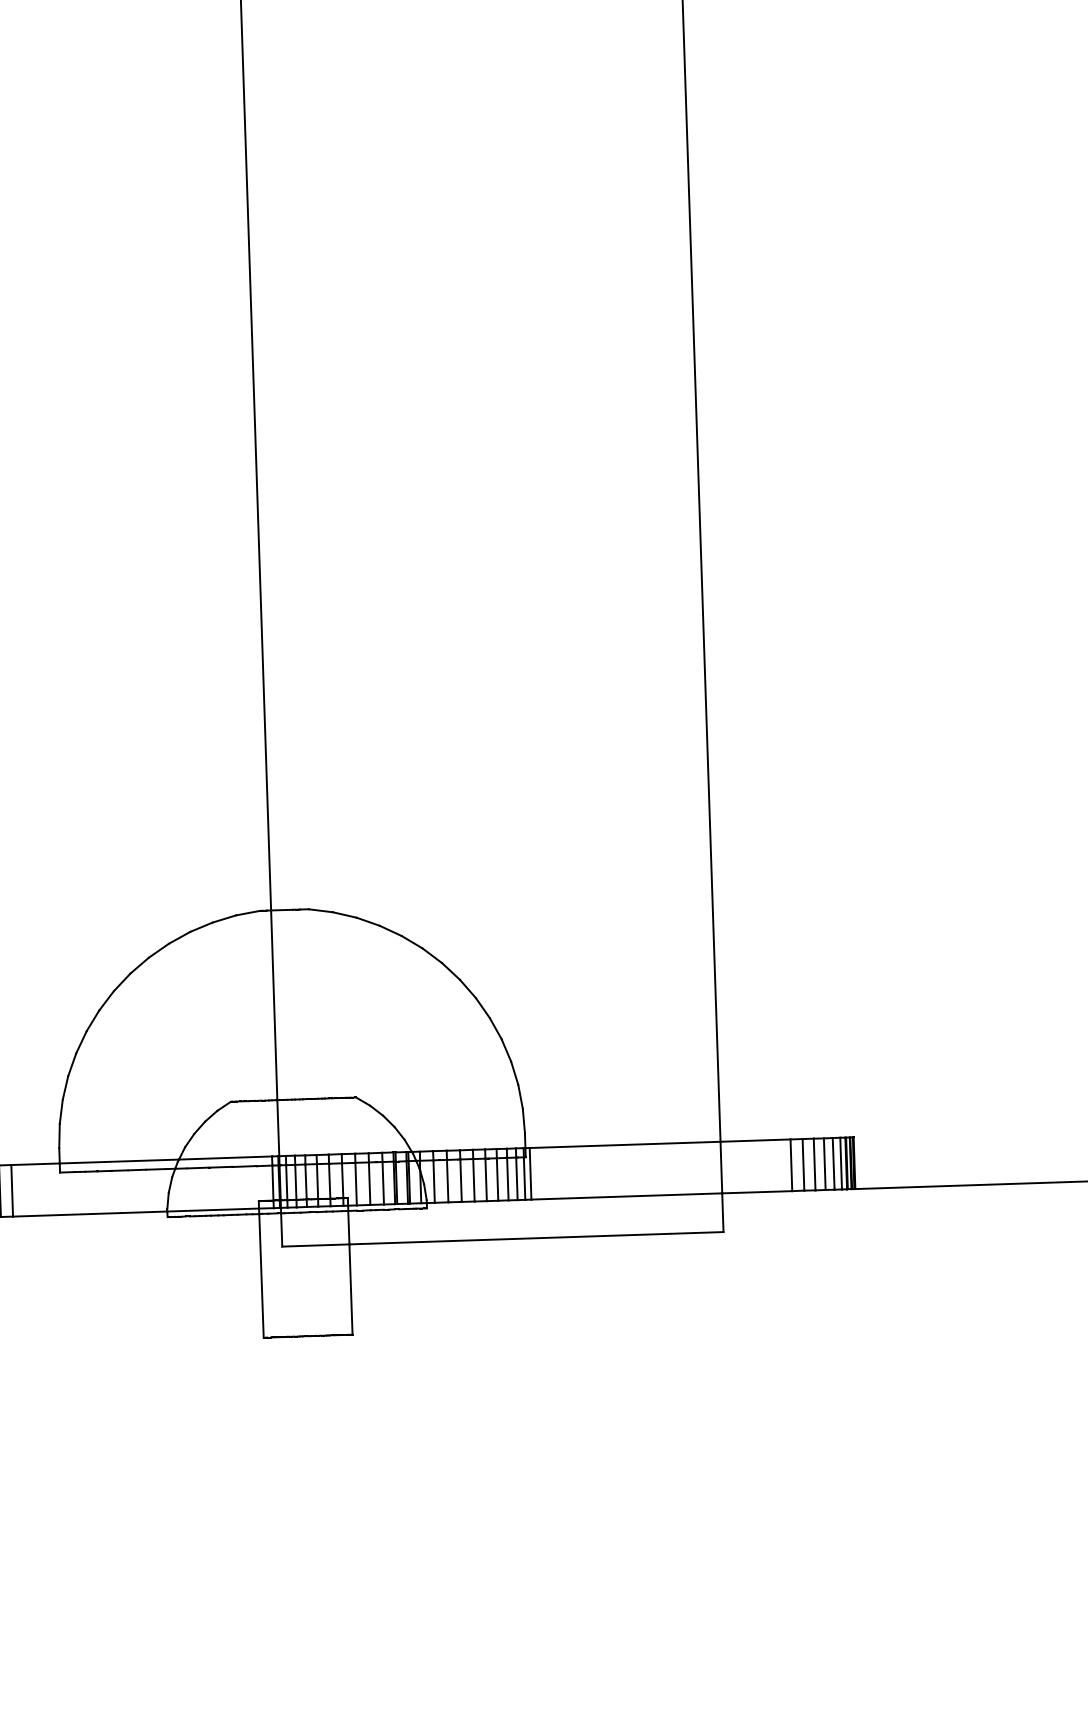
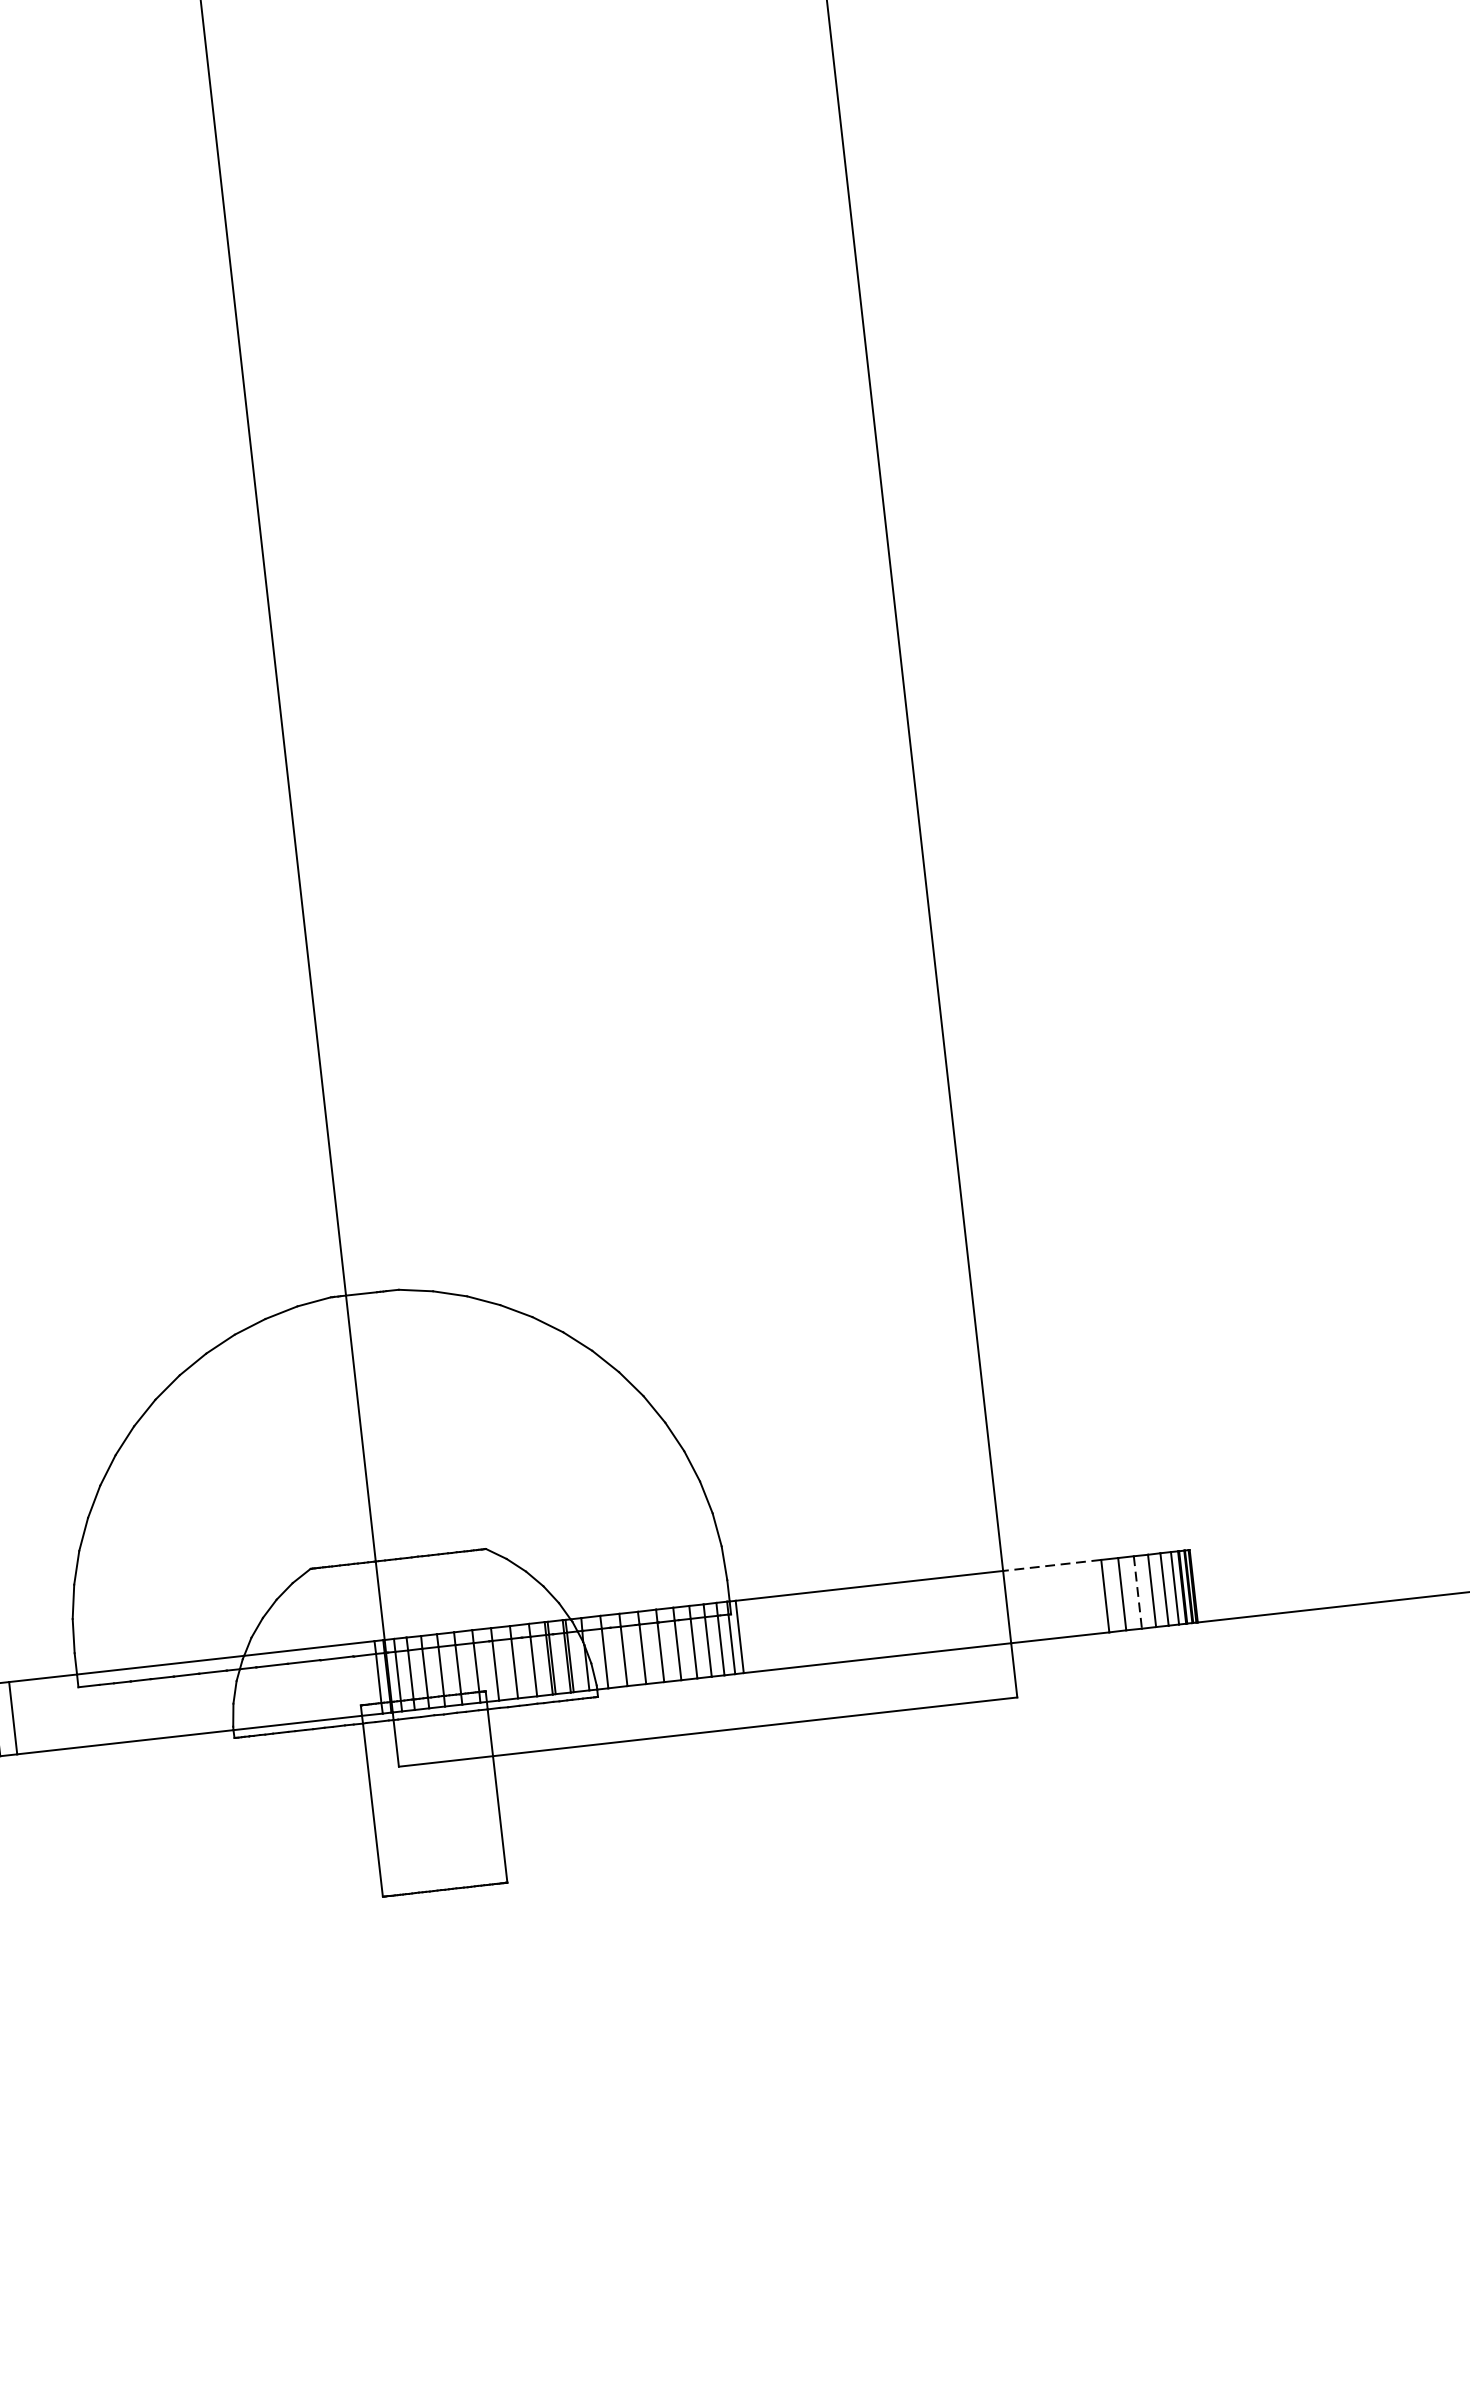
line: (755, 1140) -> (1052, 1565), solid -> dashed
line: (814, 1164) -> (1137, 1592), solid -> dashed

